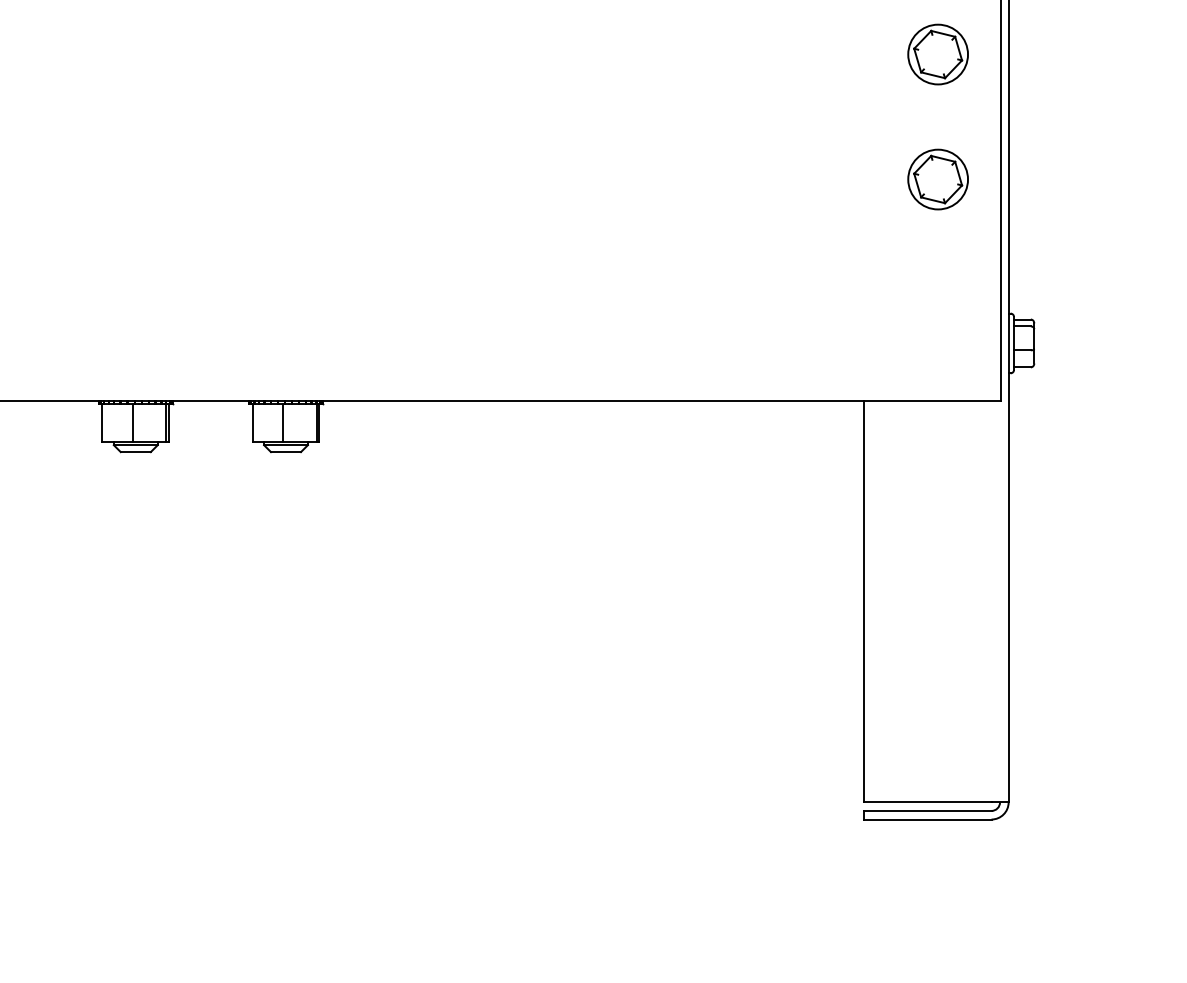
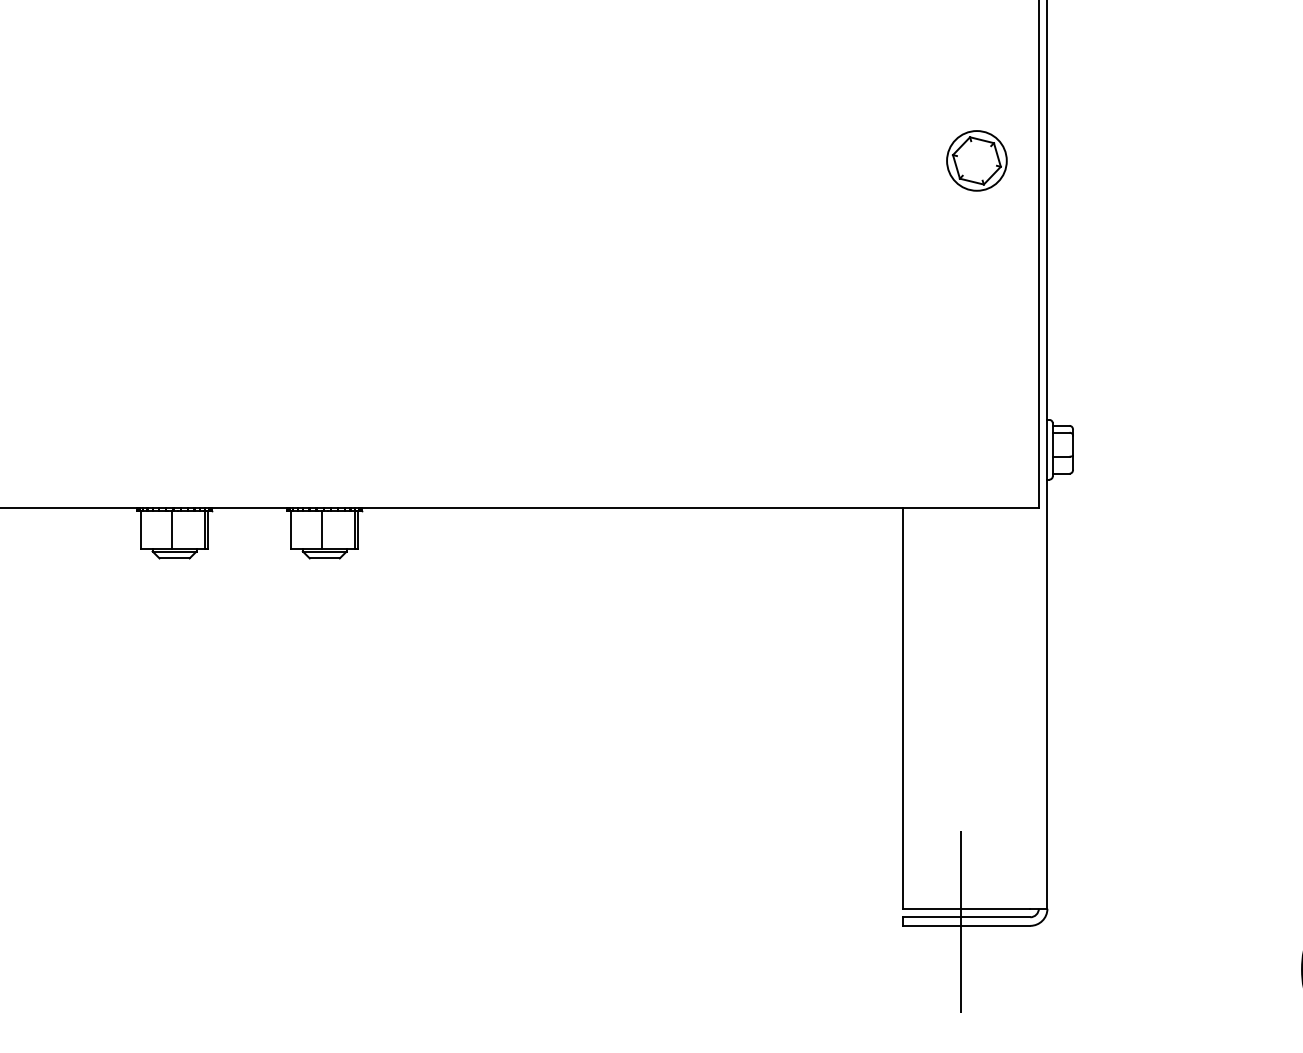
part: (937, 179) -> (976, 285), removed
line: (921, 815) -> (960, 921), added

